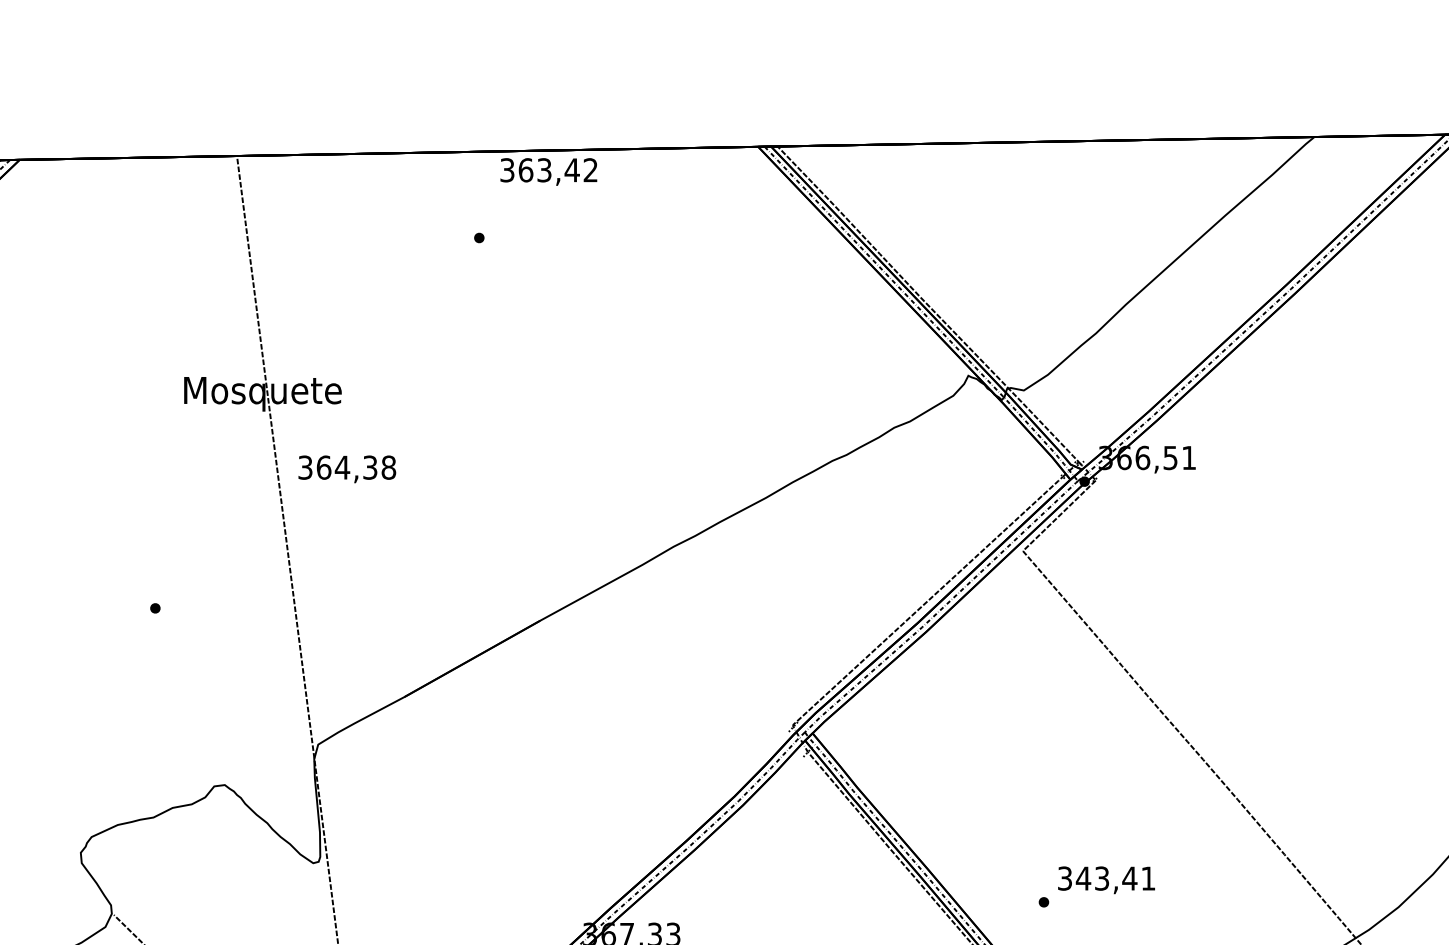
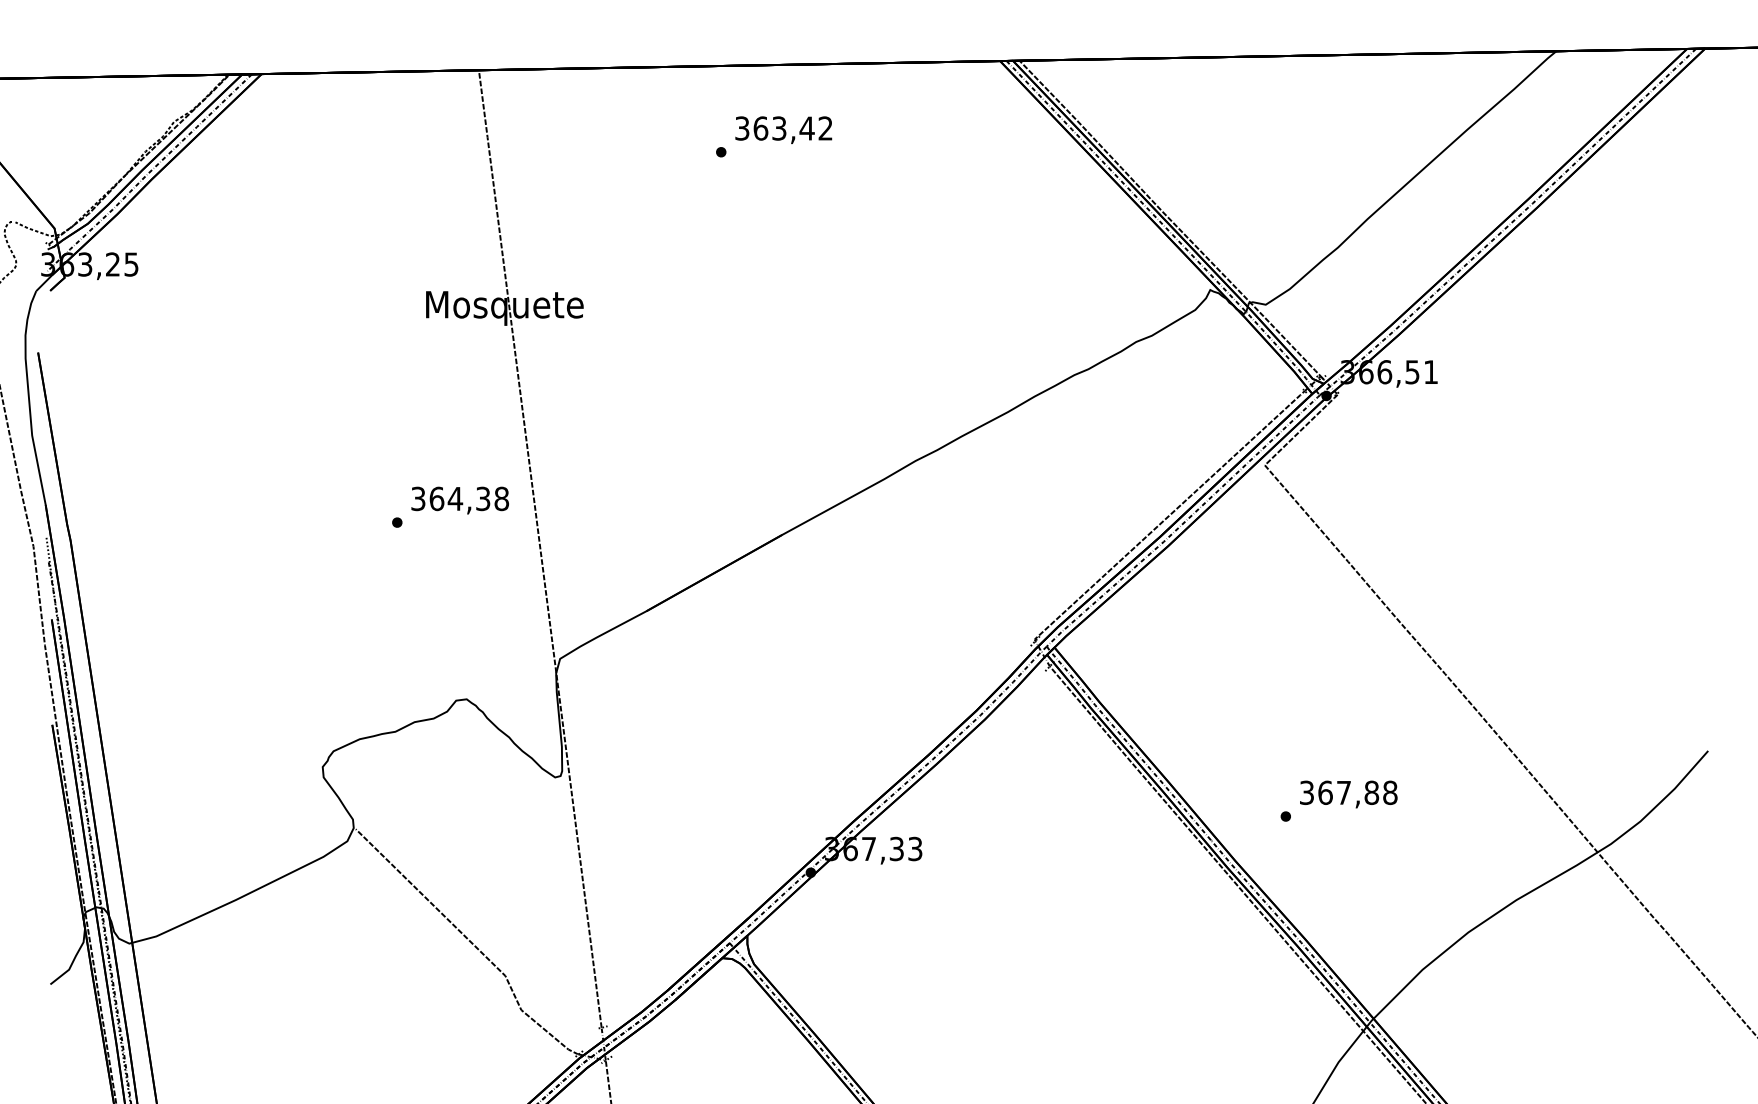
text: (548, 171) -> (783, 129), moved
text: (346, 469) -> (459, 500), moved
text: (1115, 878) -> (1357, 792), 343,41 -> 367,88

